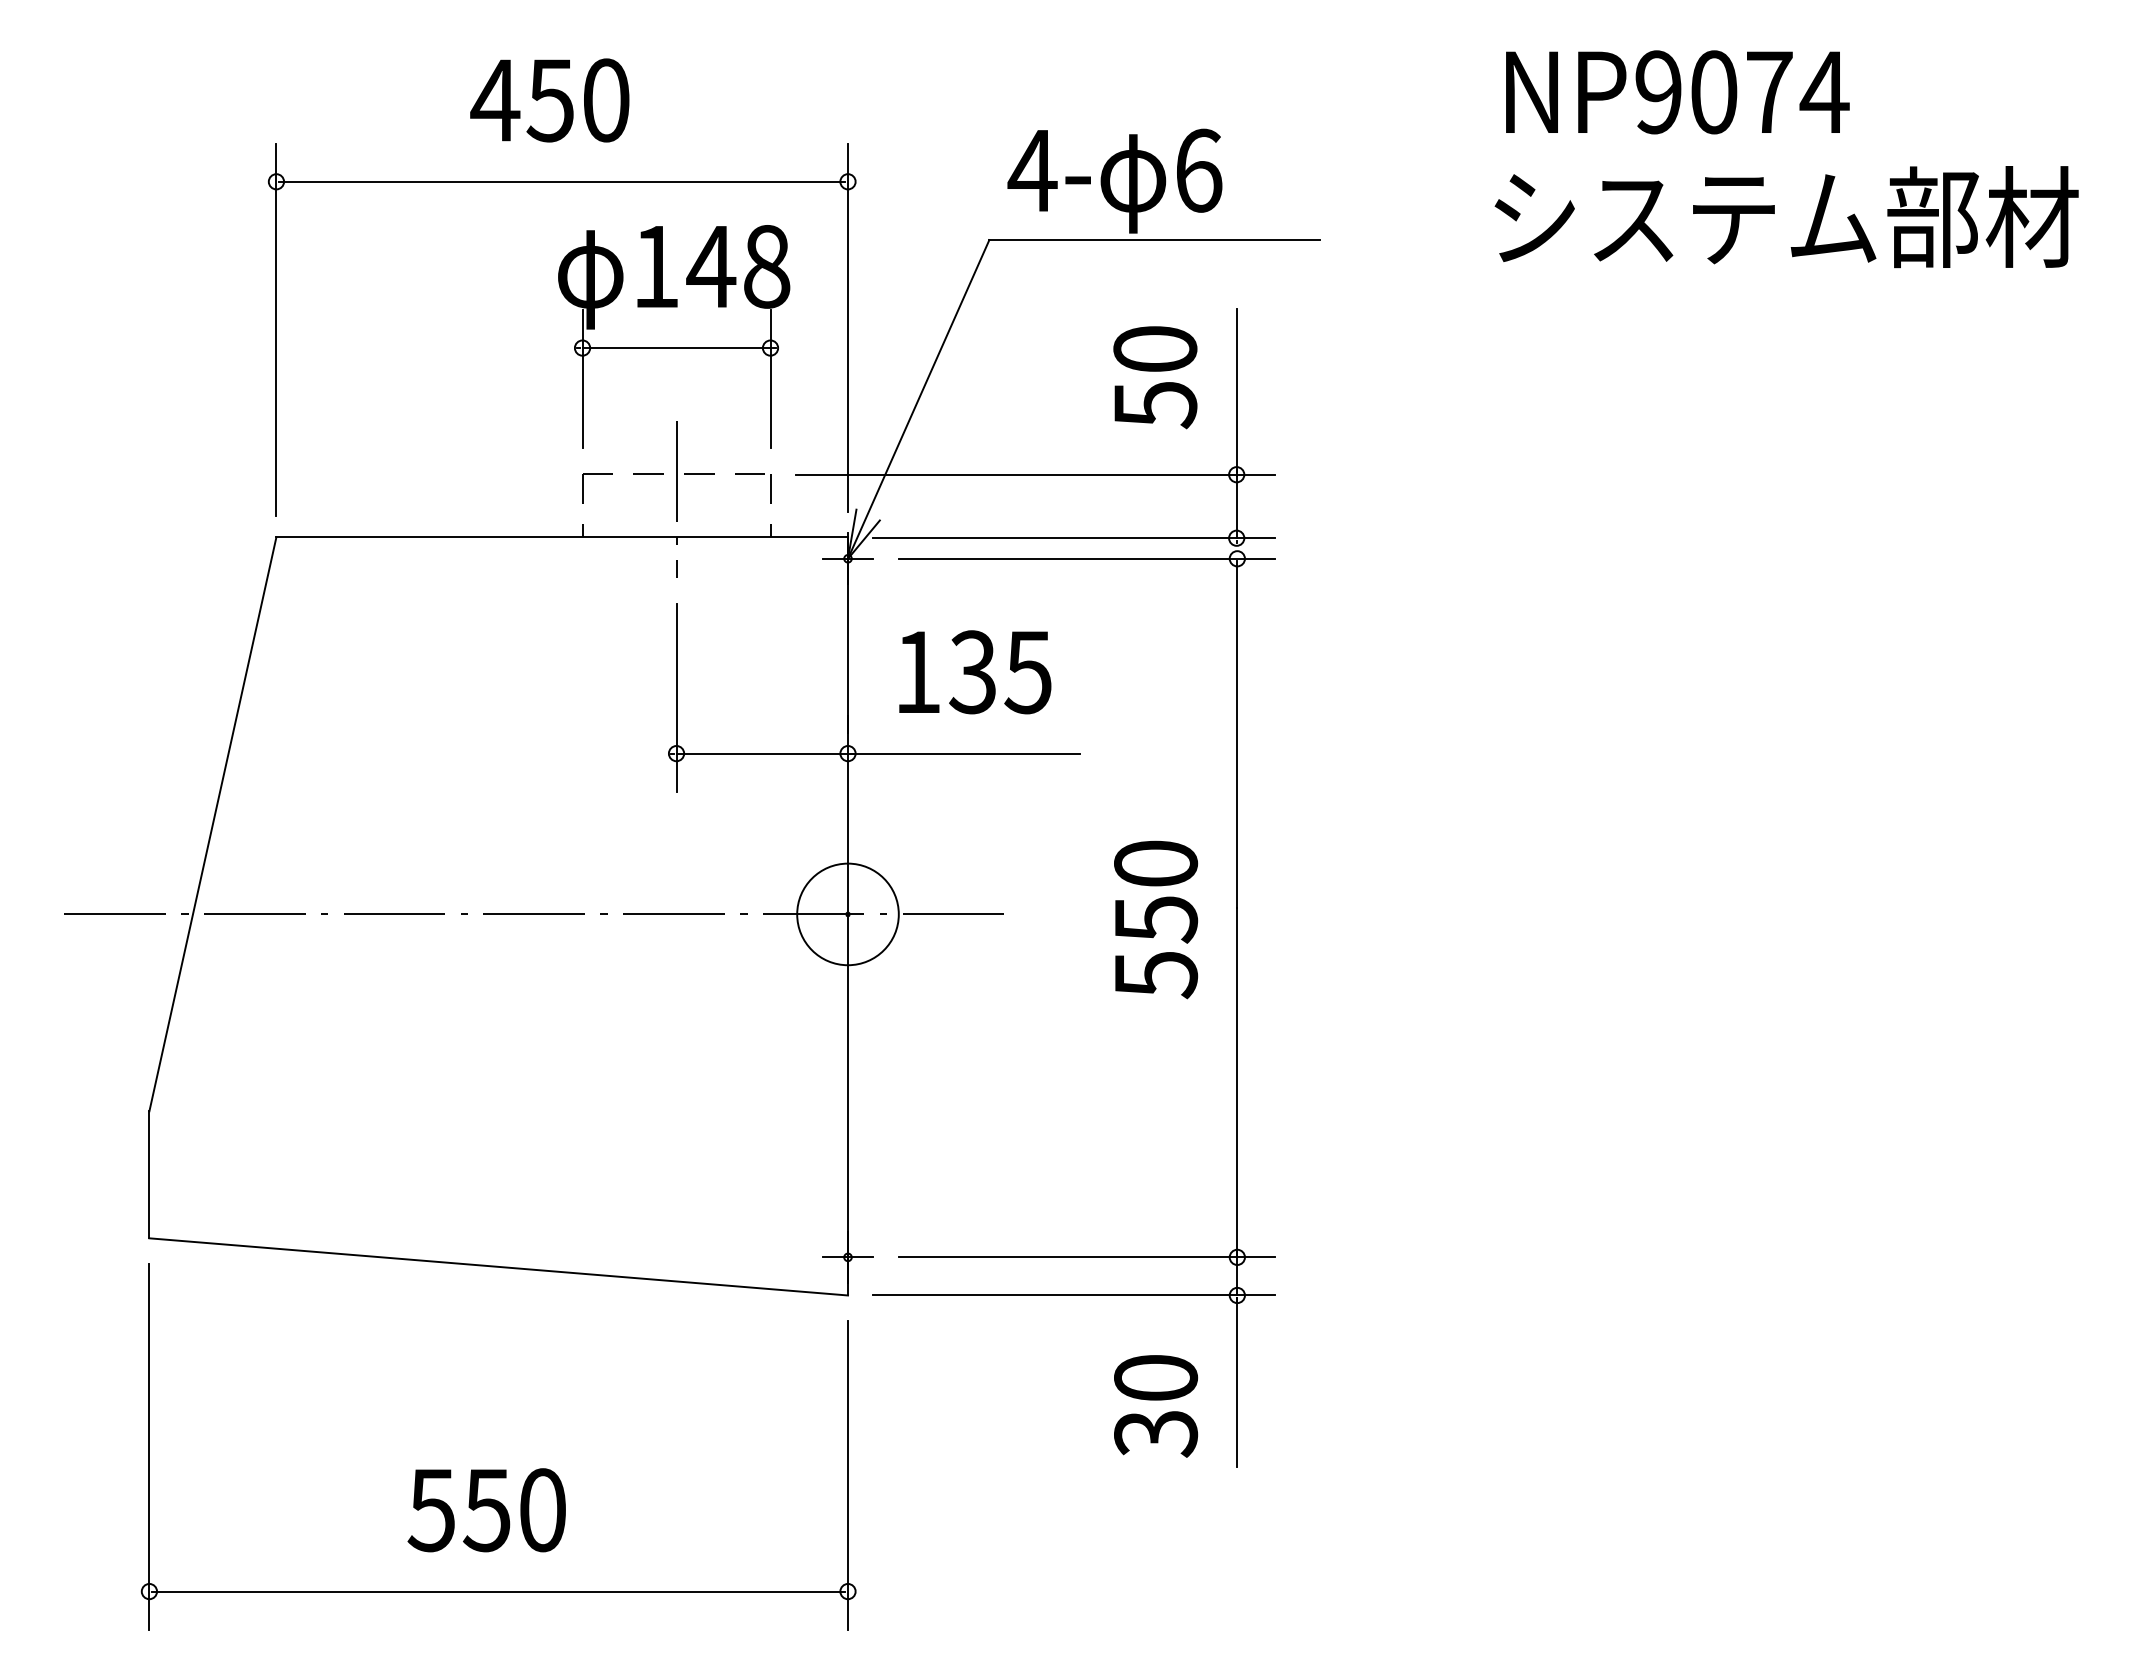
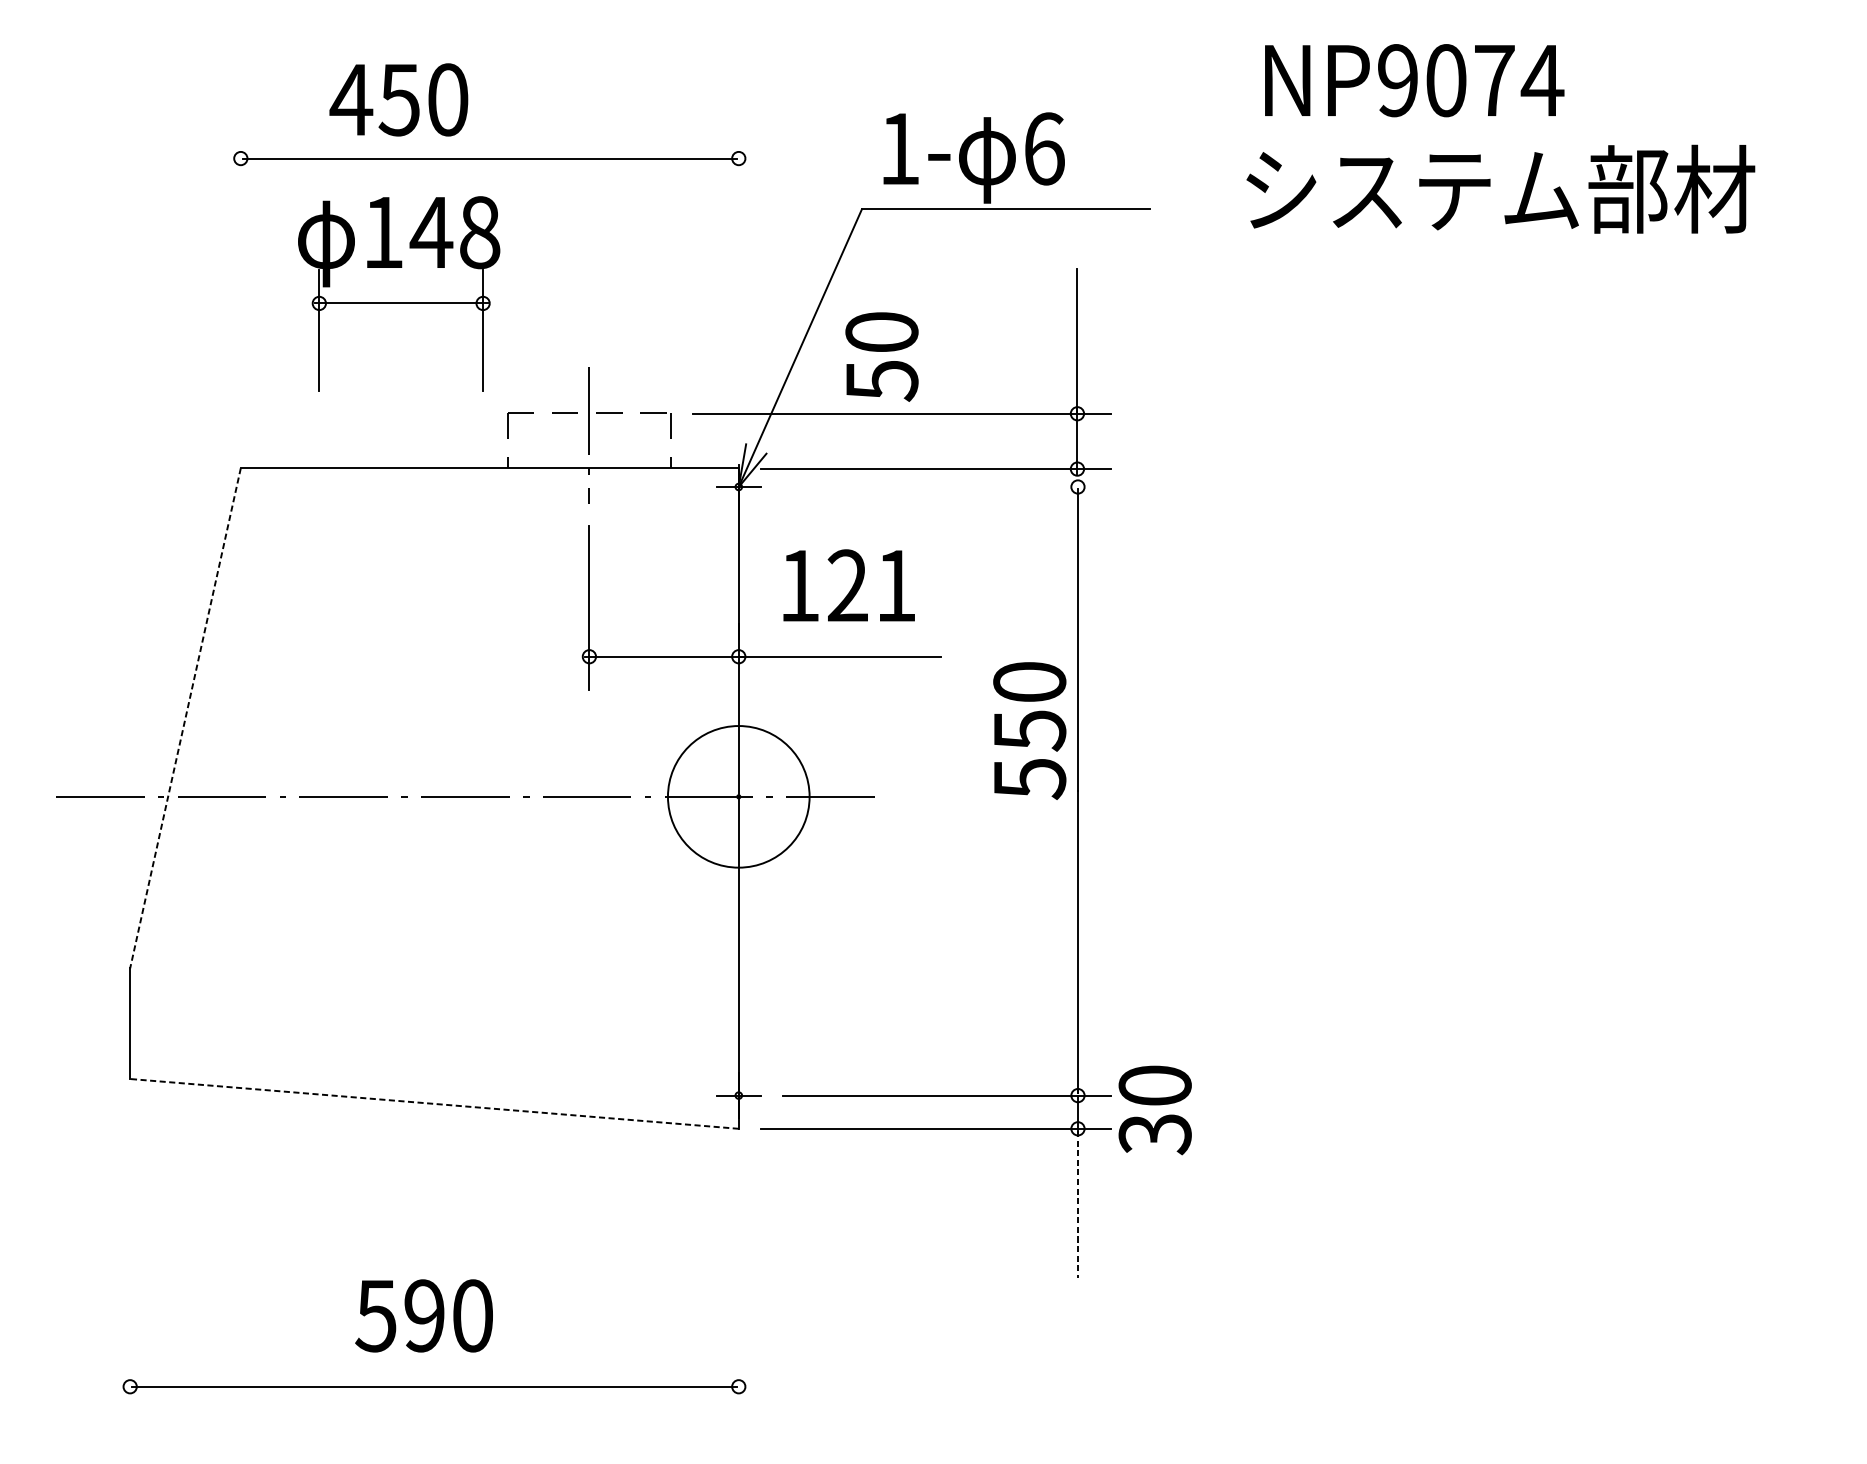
text: (1677, 92) -> (1414, 80), moved
text: (549, 100) -> (398, 99), moved
text: (1032, 170) -> (899, 148), 4- -> 1-
text: (1786, 217) -> (1500, 189), moved
line: (848, 327) -> (739, 285), removed
line: (276, 329) -> (240, 287), removed
part: (674, 347) -> (399, 302), moved
text: (1155, 377) -> (882, 356), moved
line: (1086, 558) -> (946, 486), removed
text: (1000, 672) -> (871, 586), 135 -> 121
line: (212, 824) -> (185, 718), solid -> dashed
circle: (847, 914) -> (738, 796), size x1.6
text: (1156, 919) -> (1030, 730), moved
line: (498, 1266) -> (434, 1103), solid -> dashed
line: (1237, 1382) -> (1078, 1204), solid -> dashed
text: (1156, 1406) -> (1155, 1110), moved
line: (149, 1446) -> (130, 1260), removed
line: (848, 1474) -> (739, 1284), removed
text: (486, 1510) -> (423, 1316), 550 -> 590

